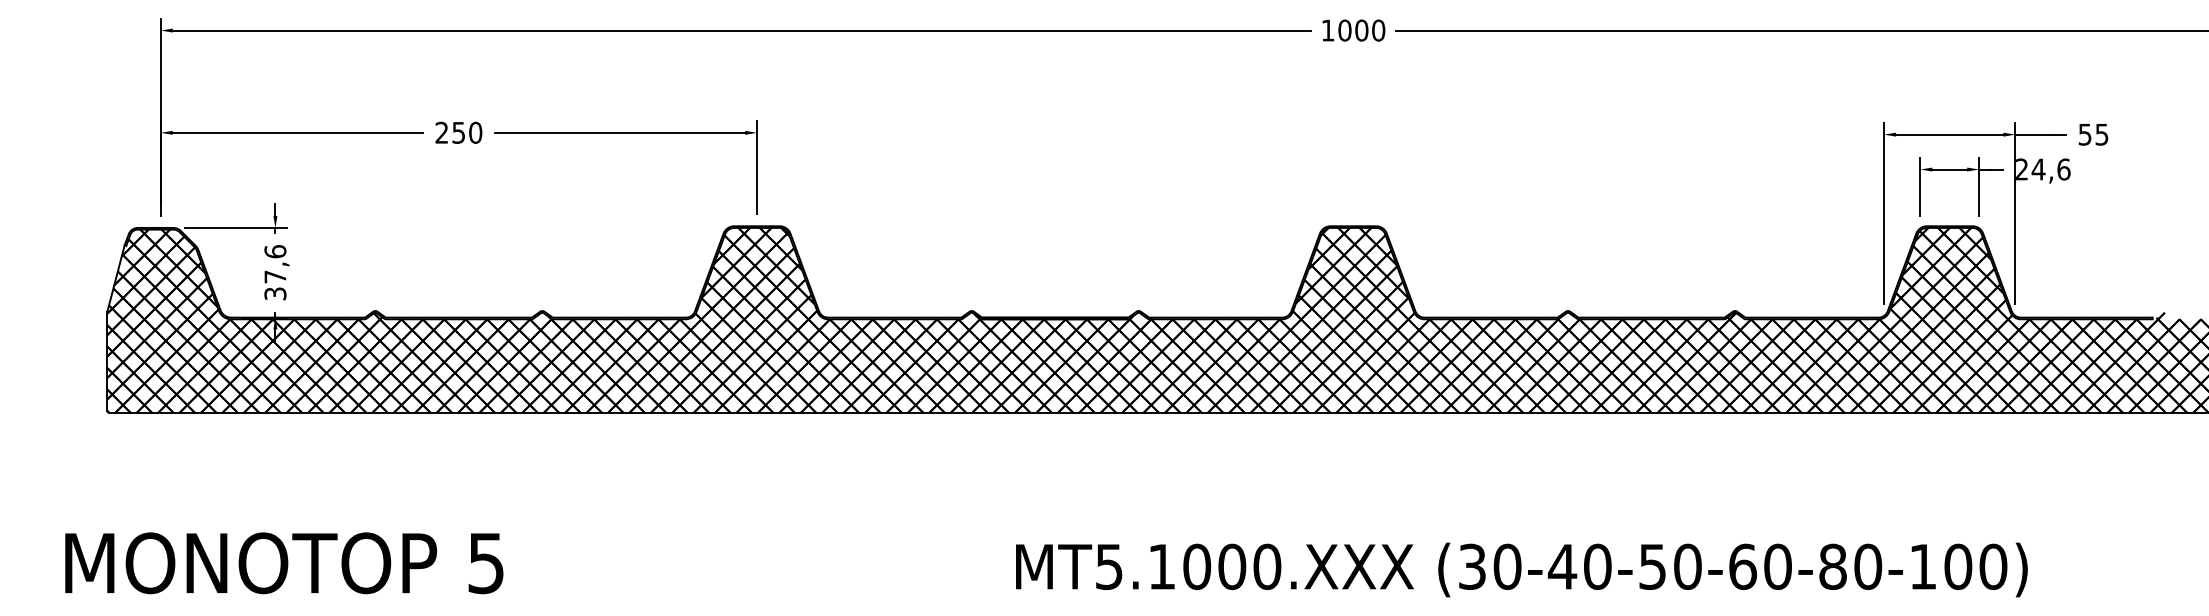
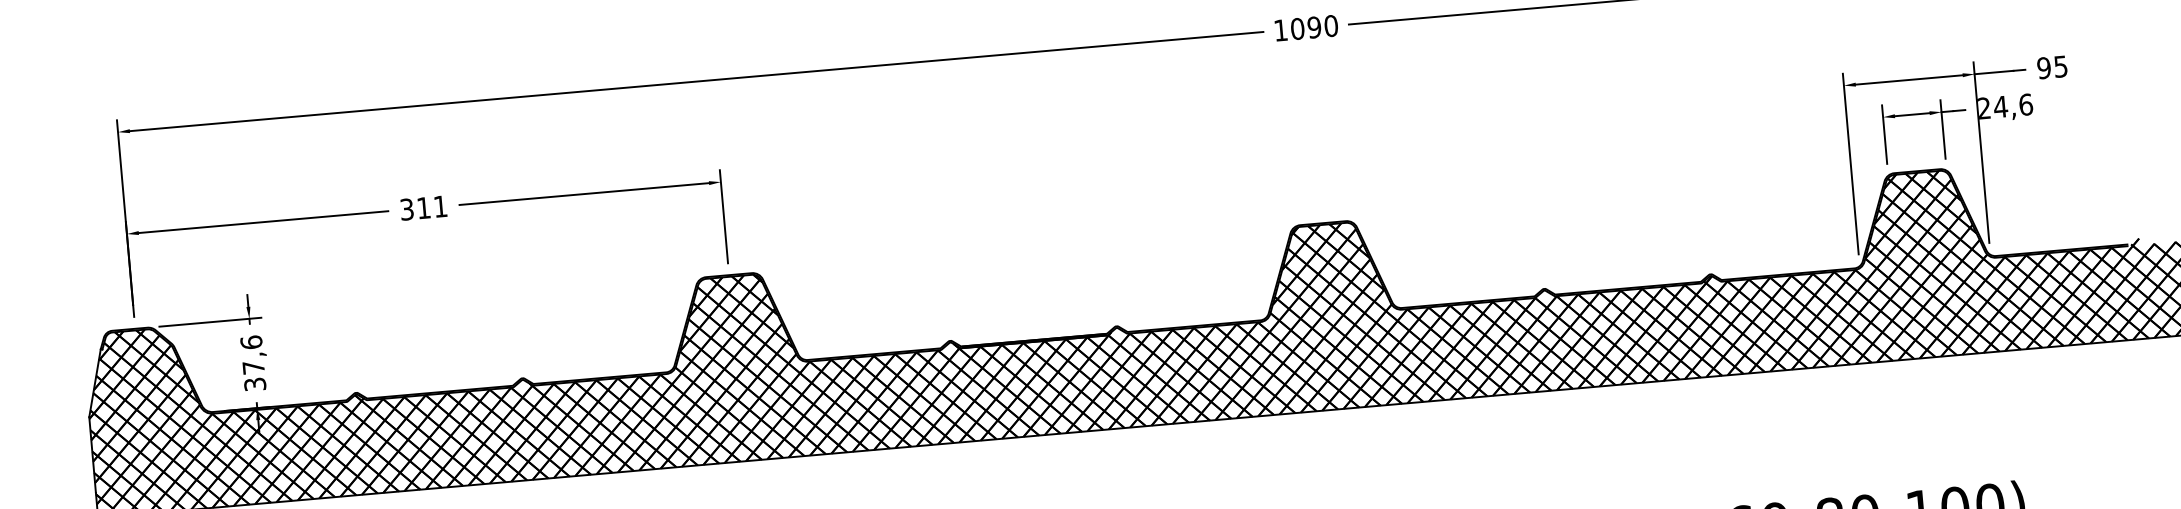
text: (1361, 30) -> (1314, 27), 1000 -> 1090
text: (458, 132) -> (423, 207), 250 -> 311
text: (2084, 134) -> (2043, 68), 55 -> 95

